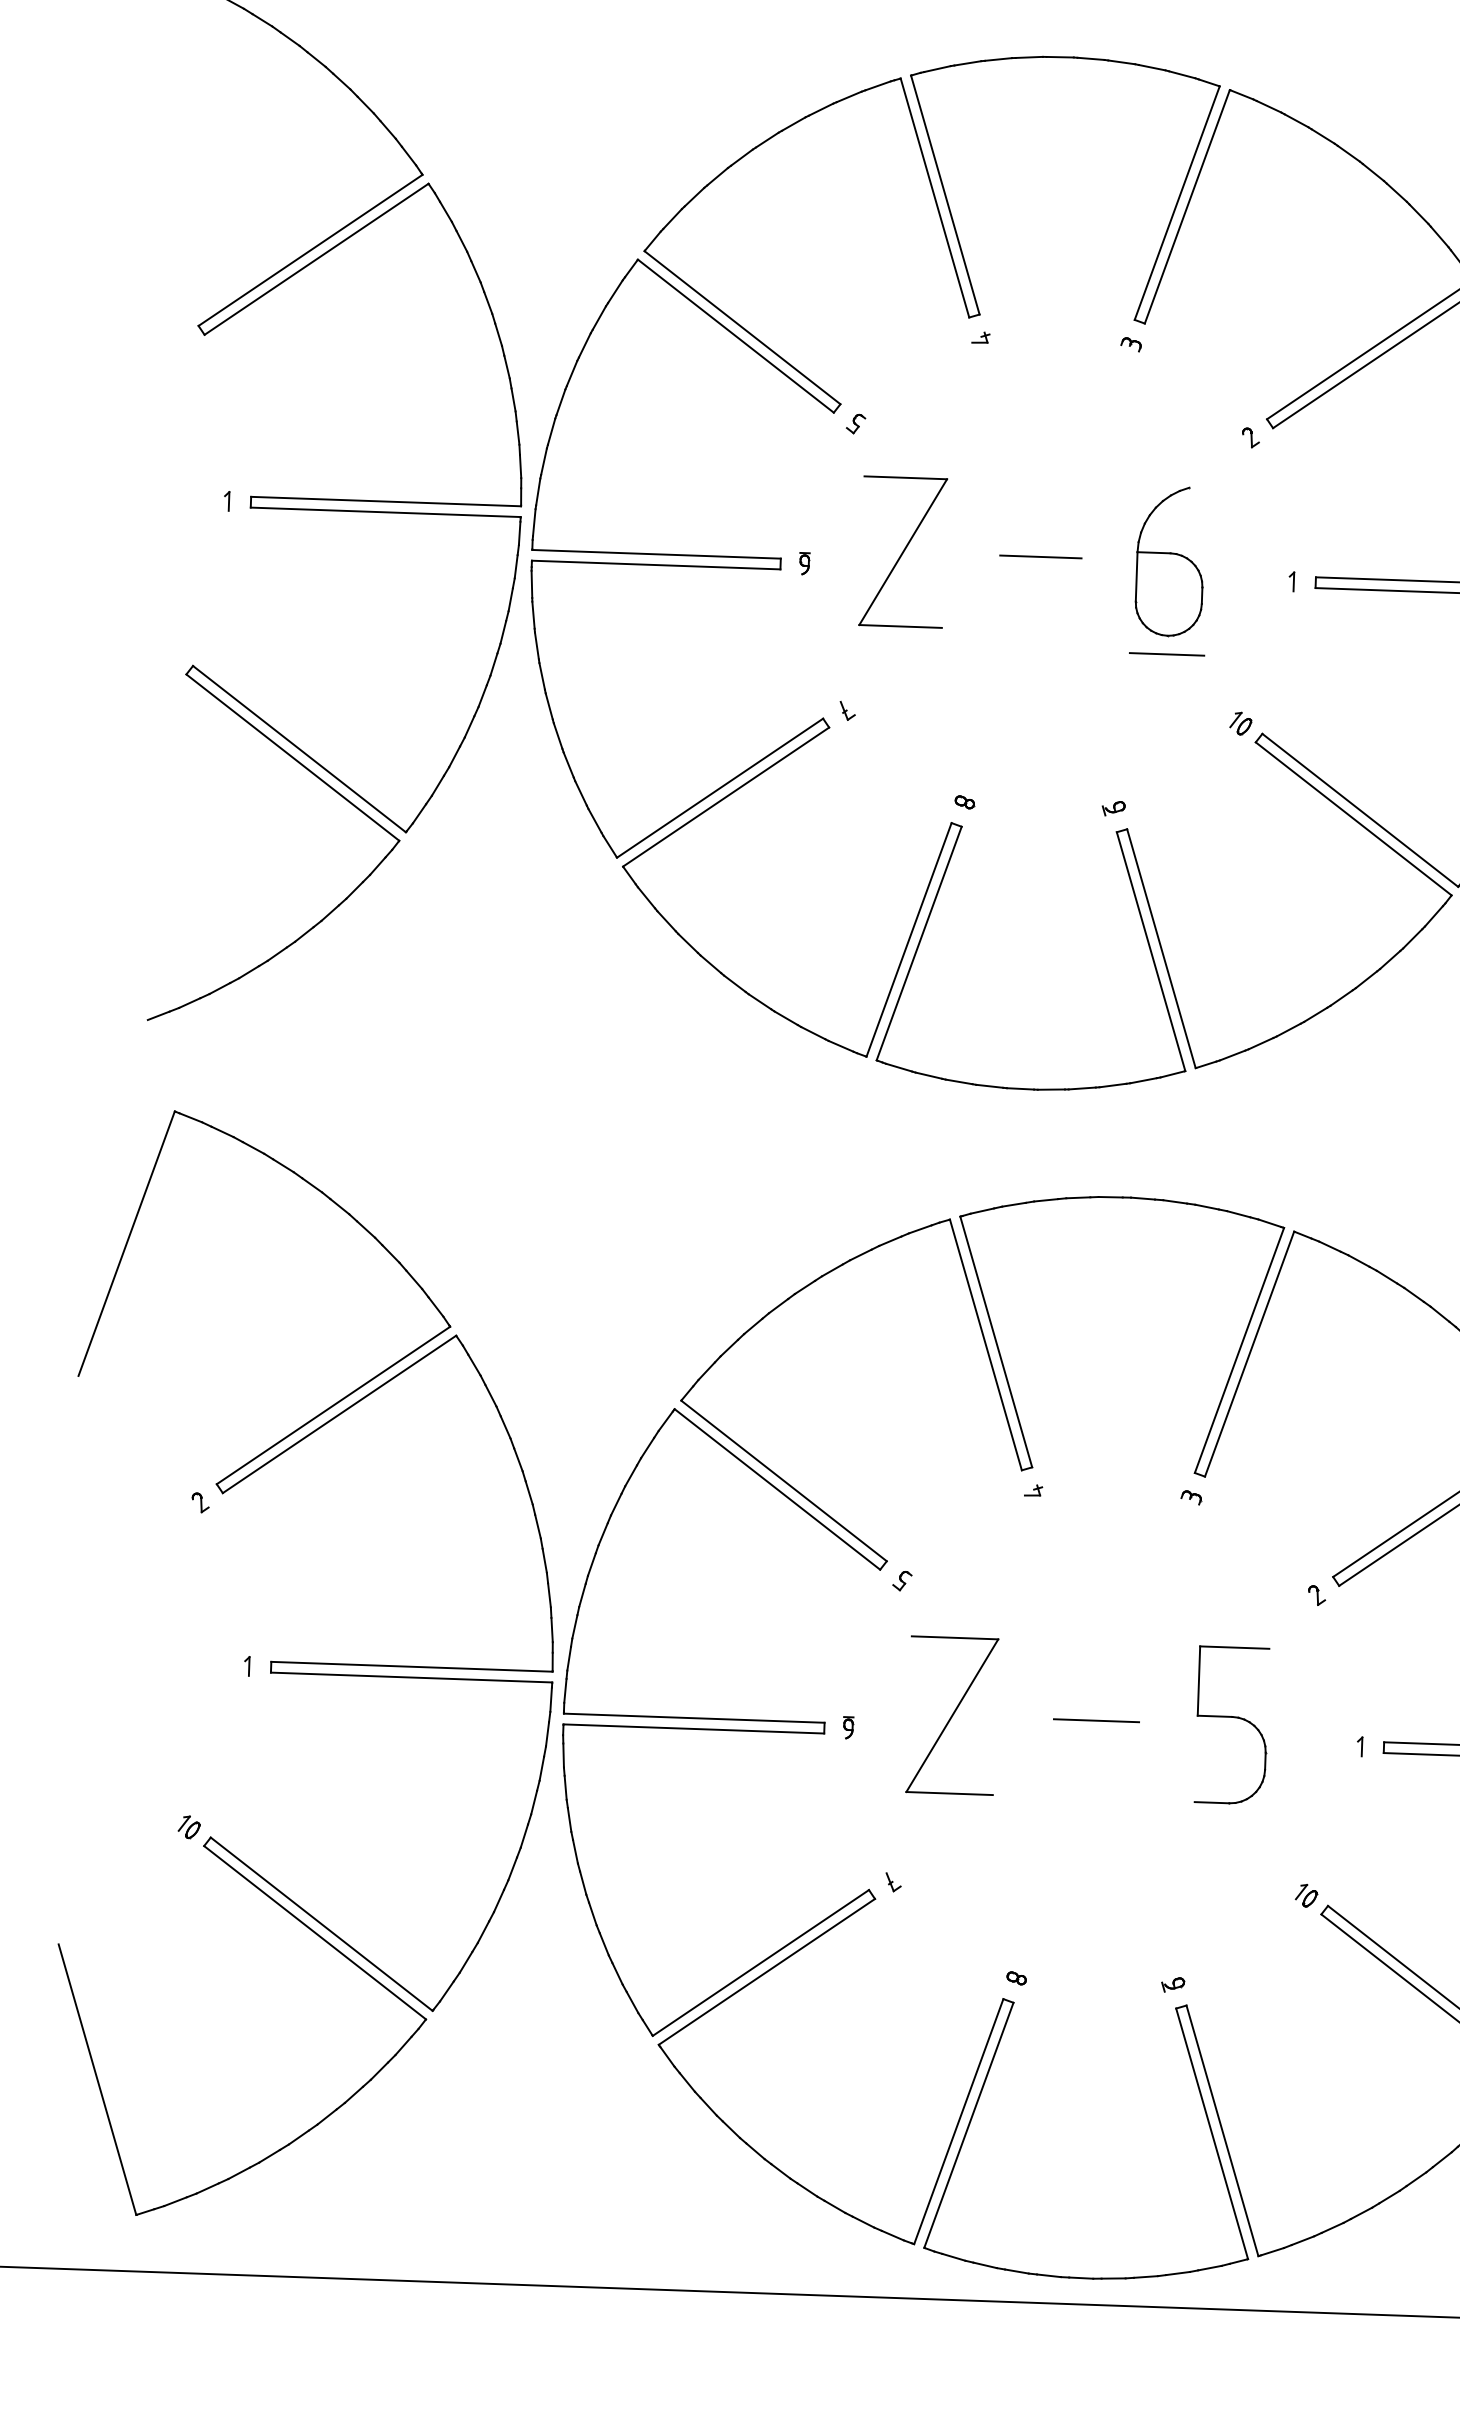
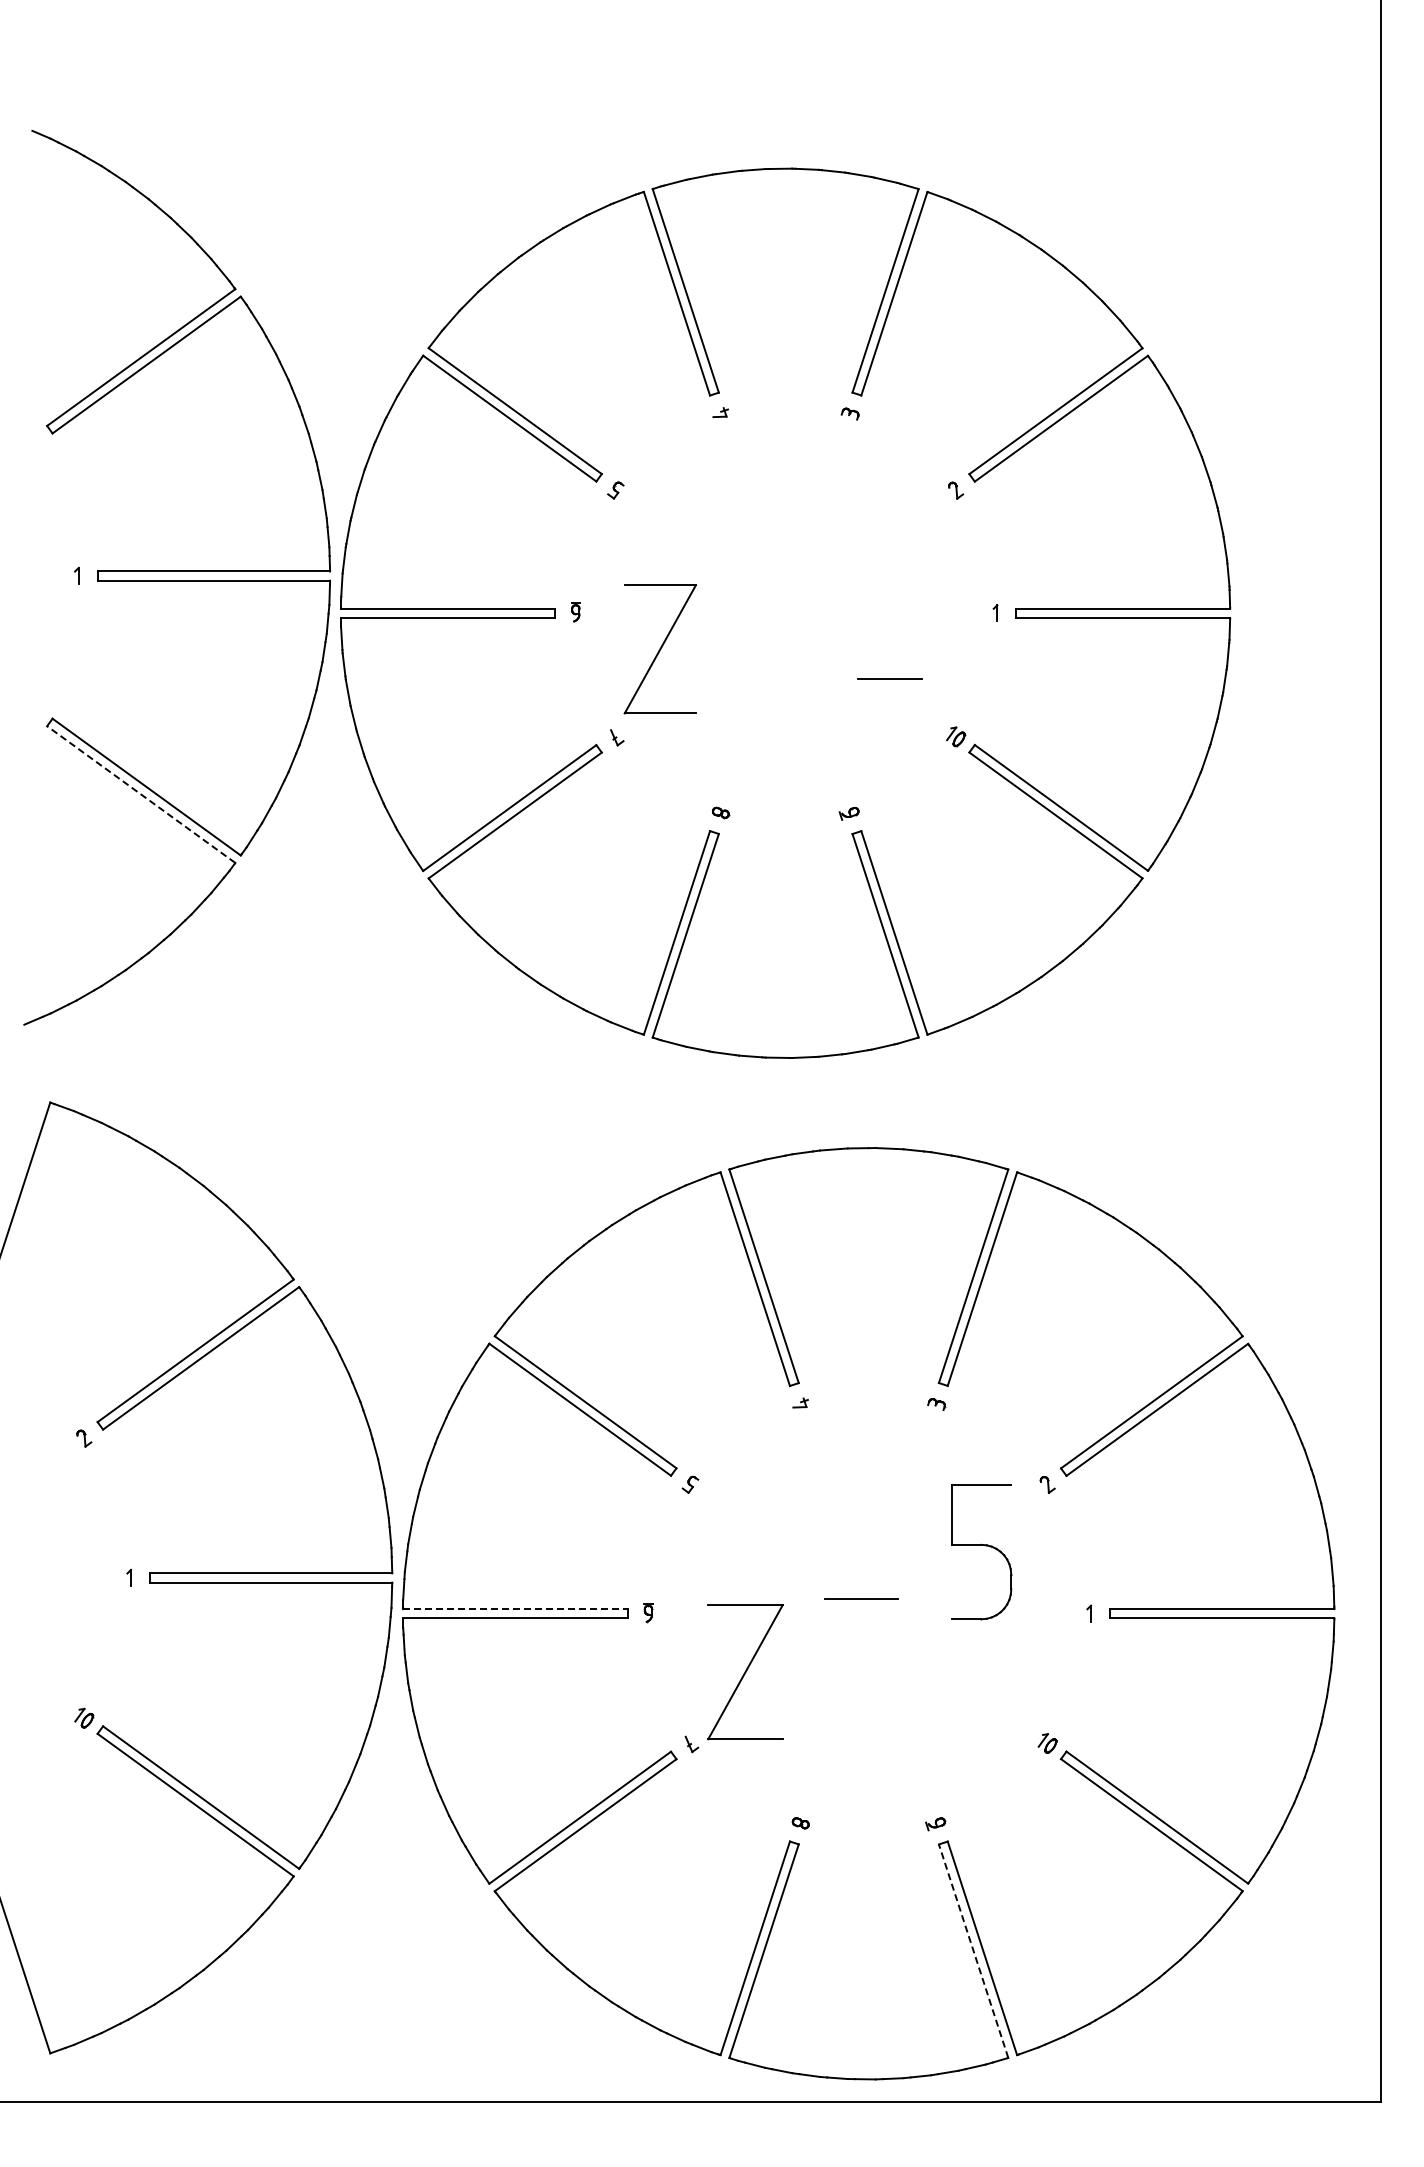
part: (902, 552) -> (659, 649), moved
line: (1040, 557) -> (778, 599), removed
part: (1170, 561) -> (890, 599), removed
line: (292, 757) -> (140, 794), solid -> dashed
part: (952, 1716) -> (745, 1672), moved
part: (1232, 1717) -> (981, 1545), moved
line: (695, 1718) -> (516, 1609), solid -> dashed
line: (1212, 2133) -> (973, 1950), solid -> dashed

